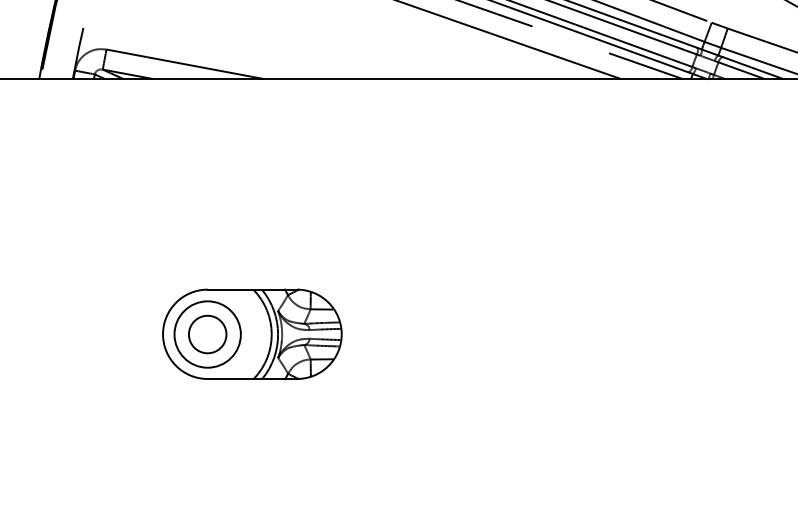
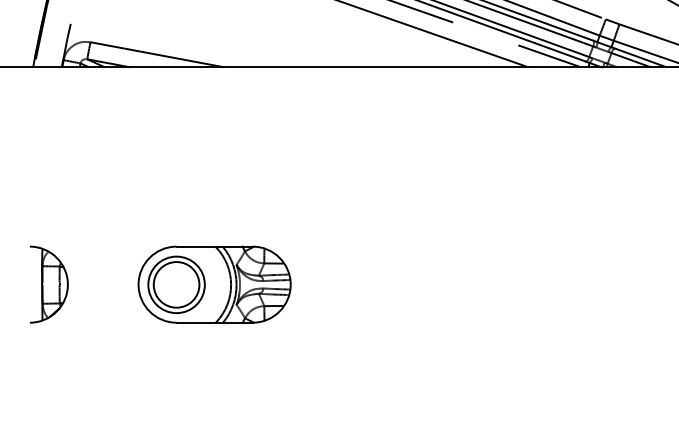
part: (57, 333) -> (48, 283), added
circle: (207, 334) -> (176, 284), size x1.43

